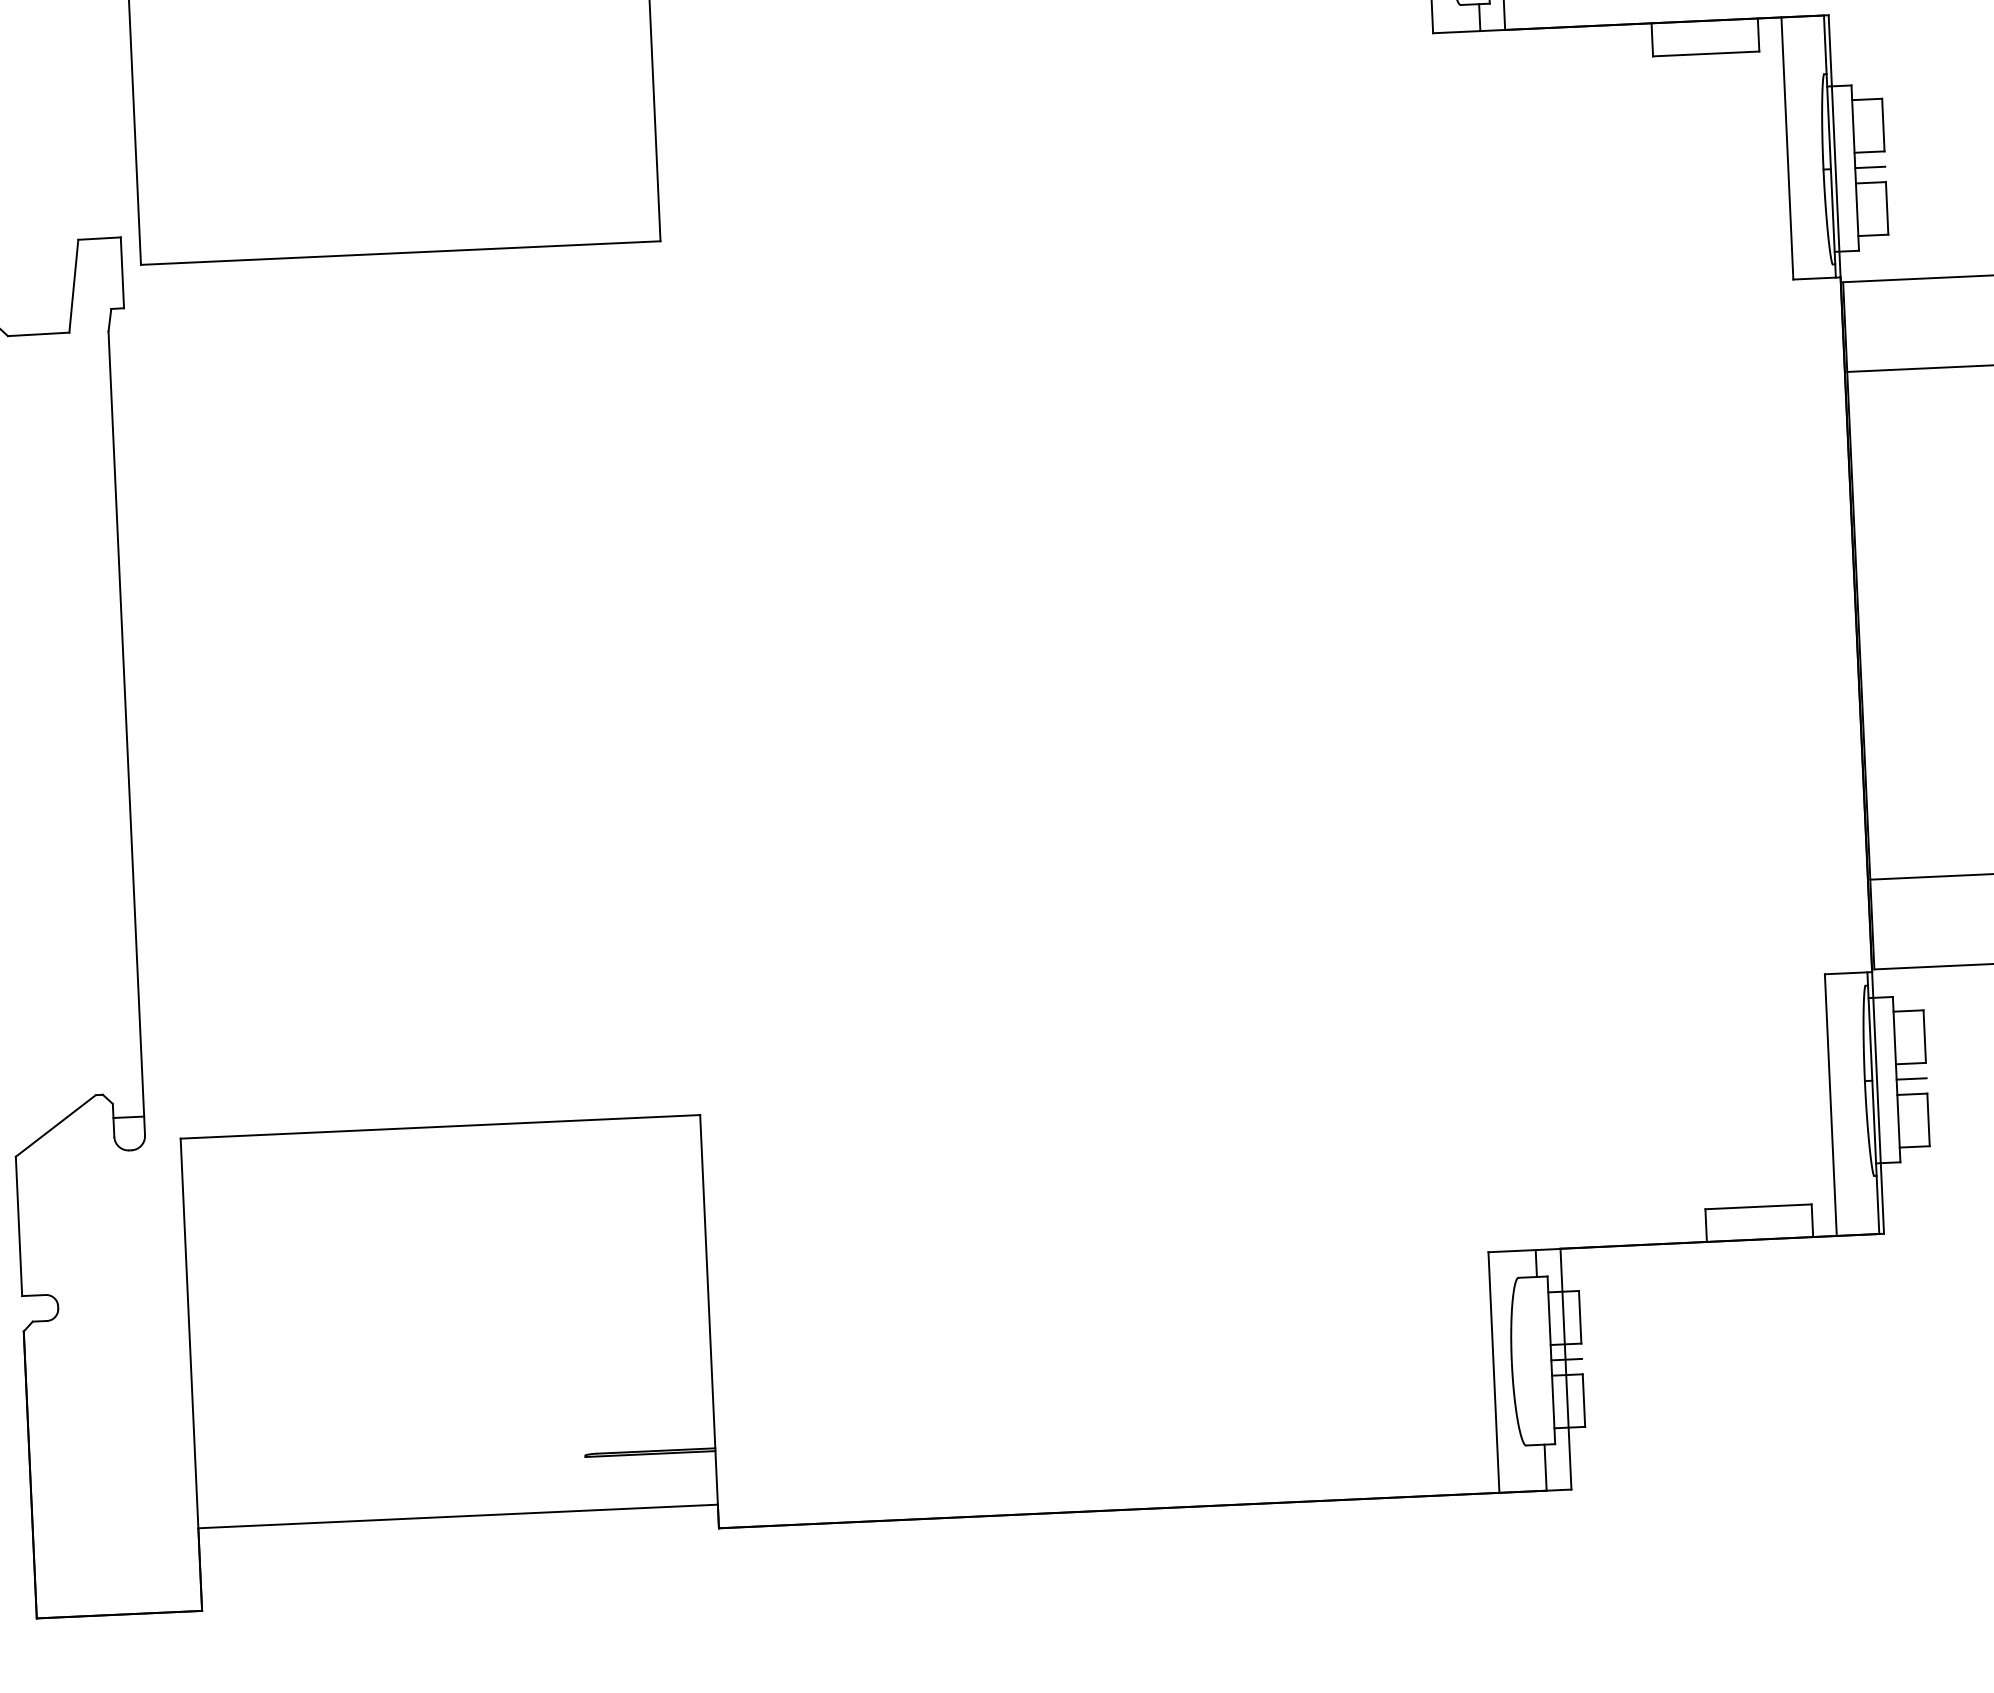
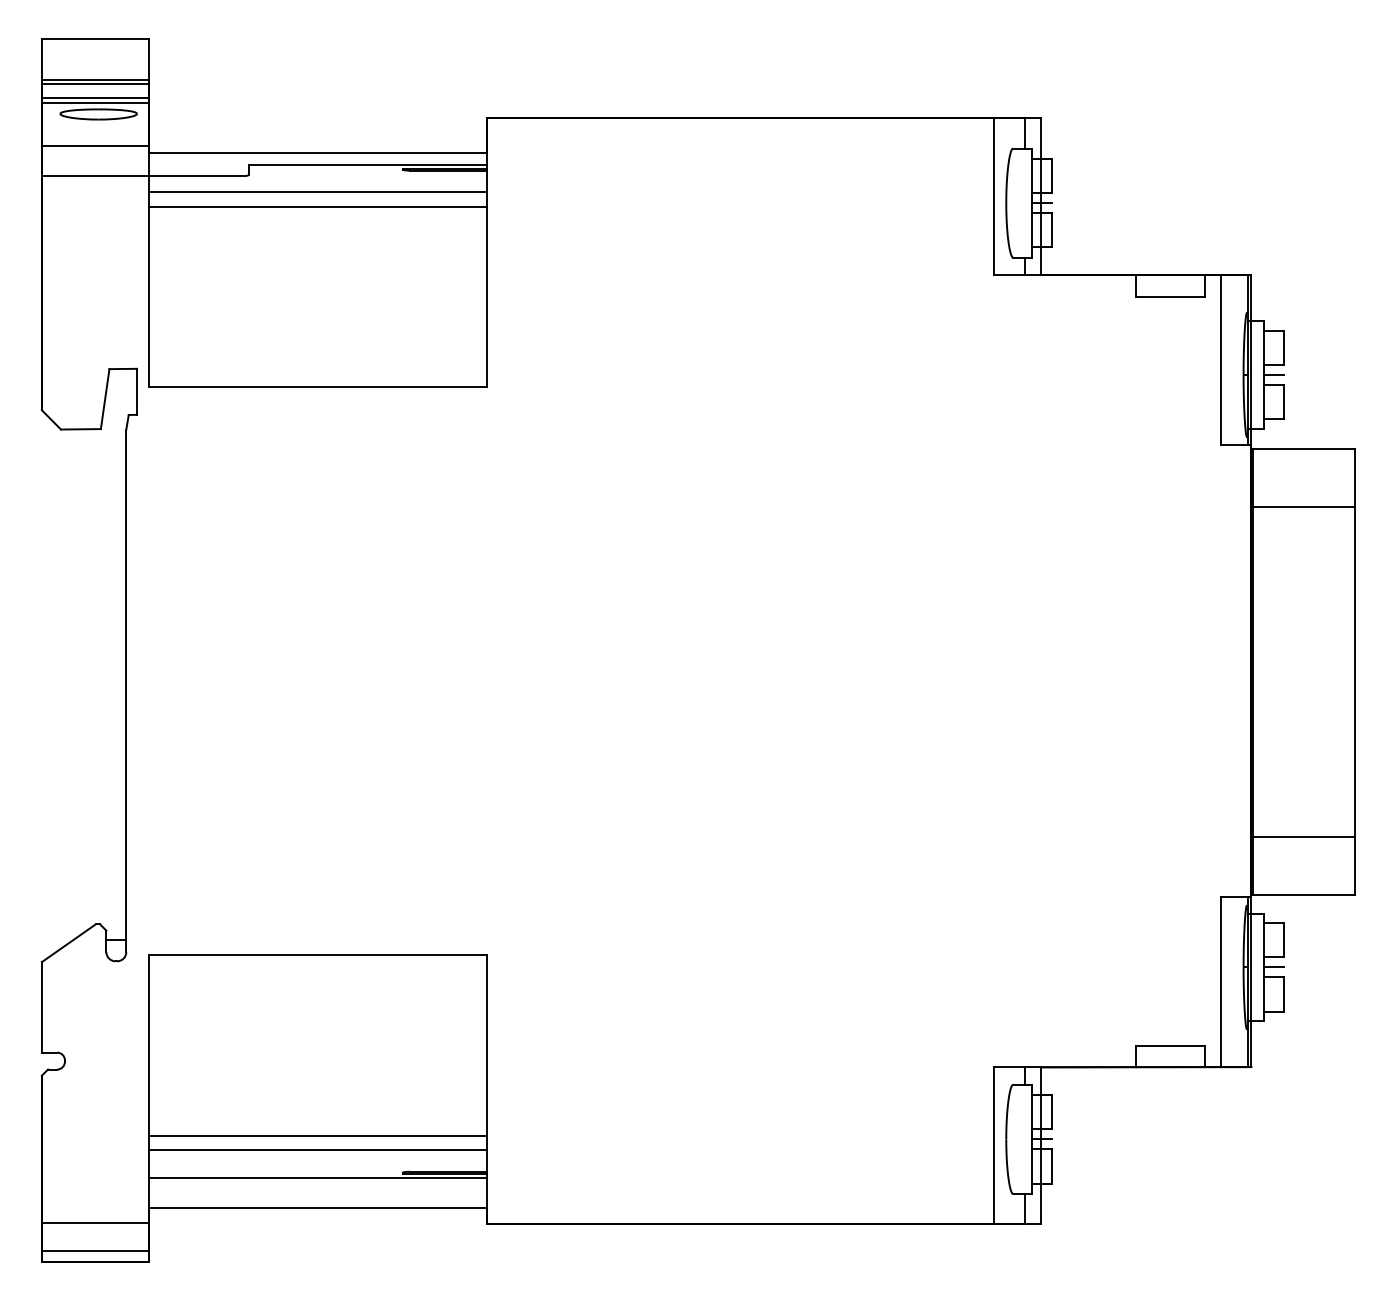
line: (453, 1404) -> (318, 1135), added
line: (454, 1427) -> (318, 1150), added
line: (456, 1468) -> (318, 1177), added
line: (116, 1553) -> (95, 1222), added
line: (118, 1596) -> (95, 1250), added

